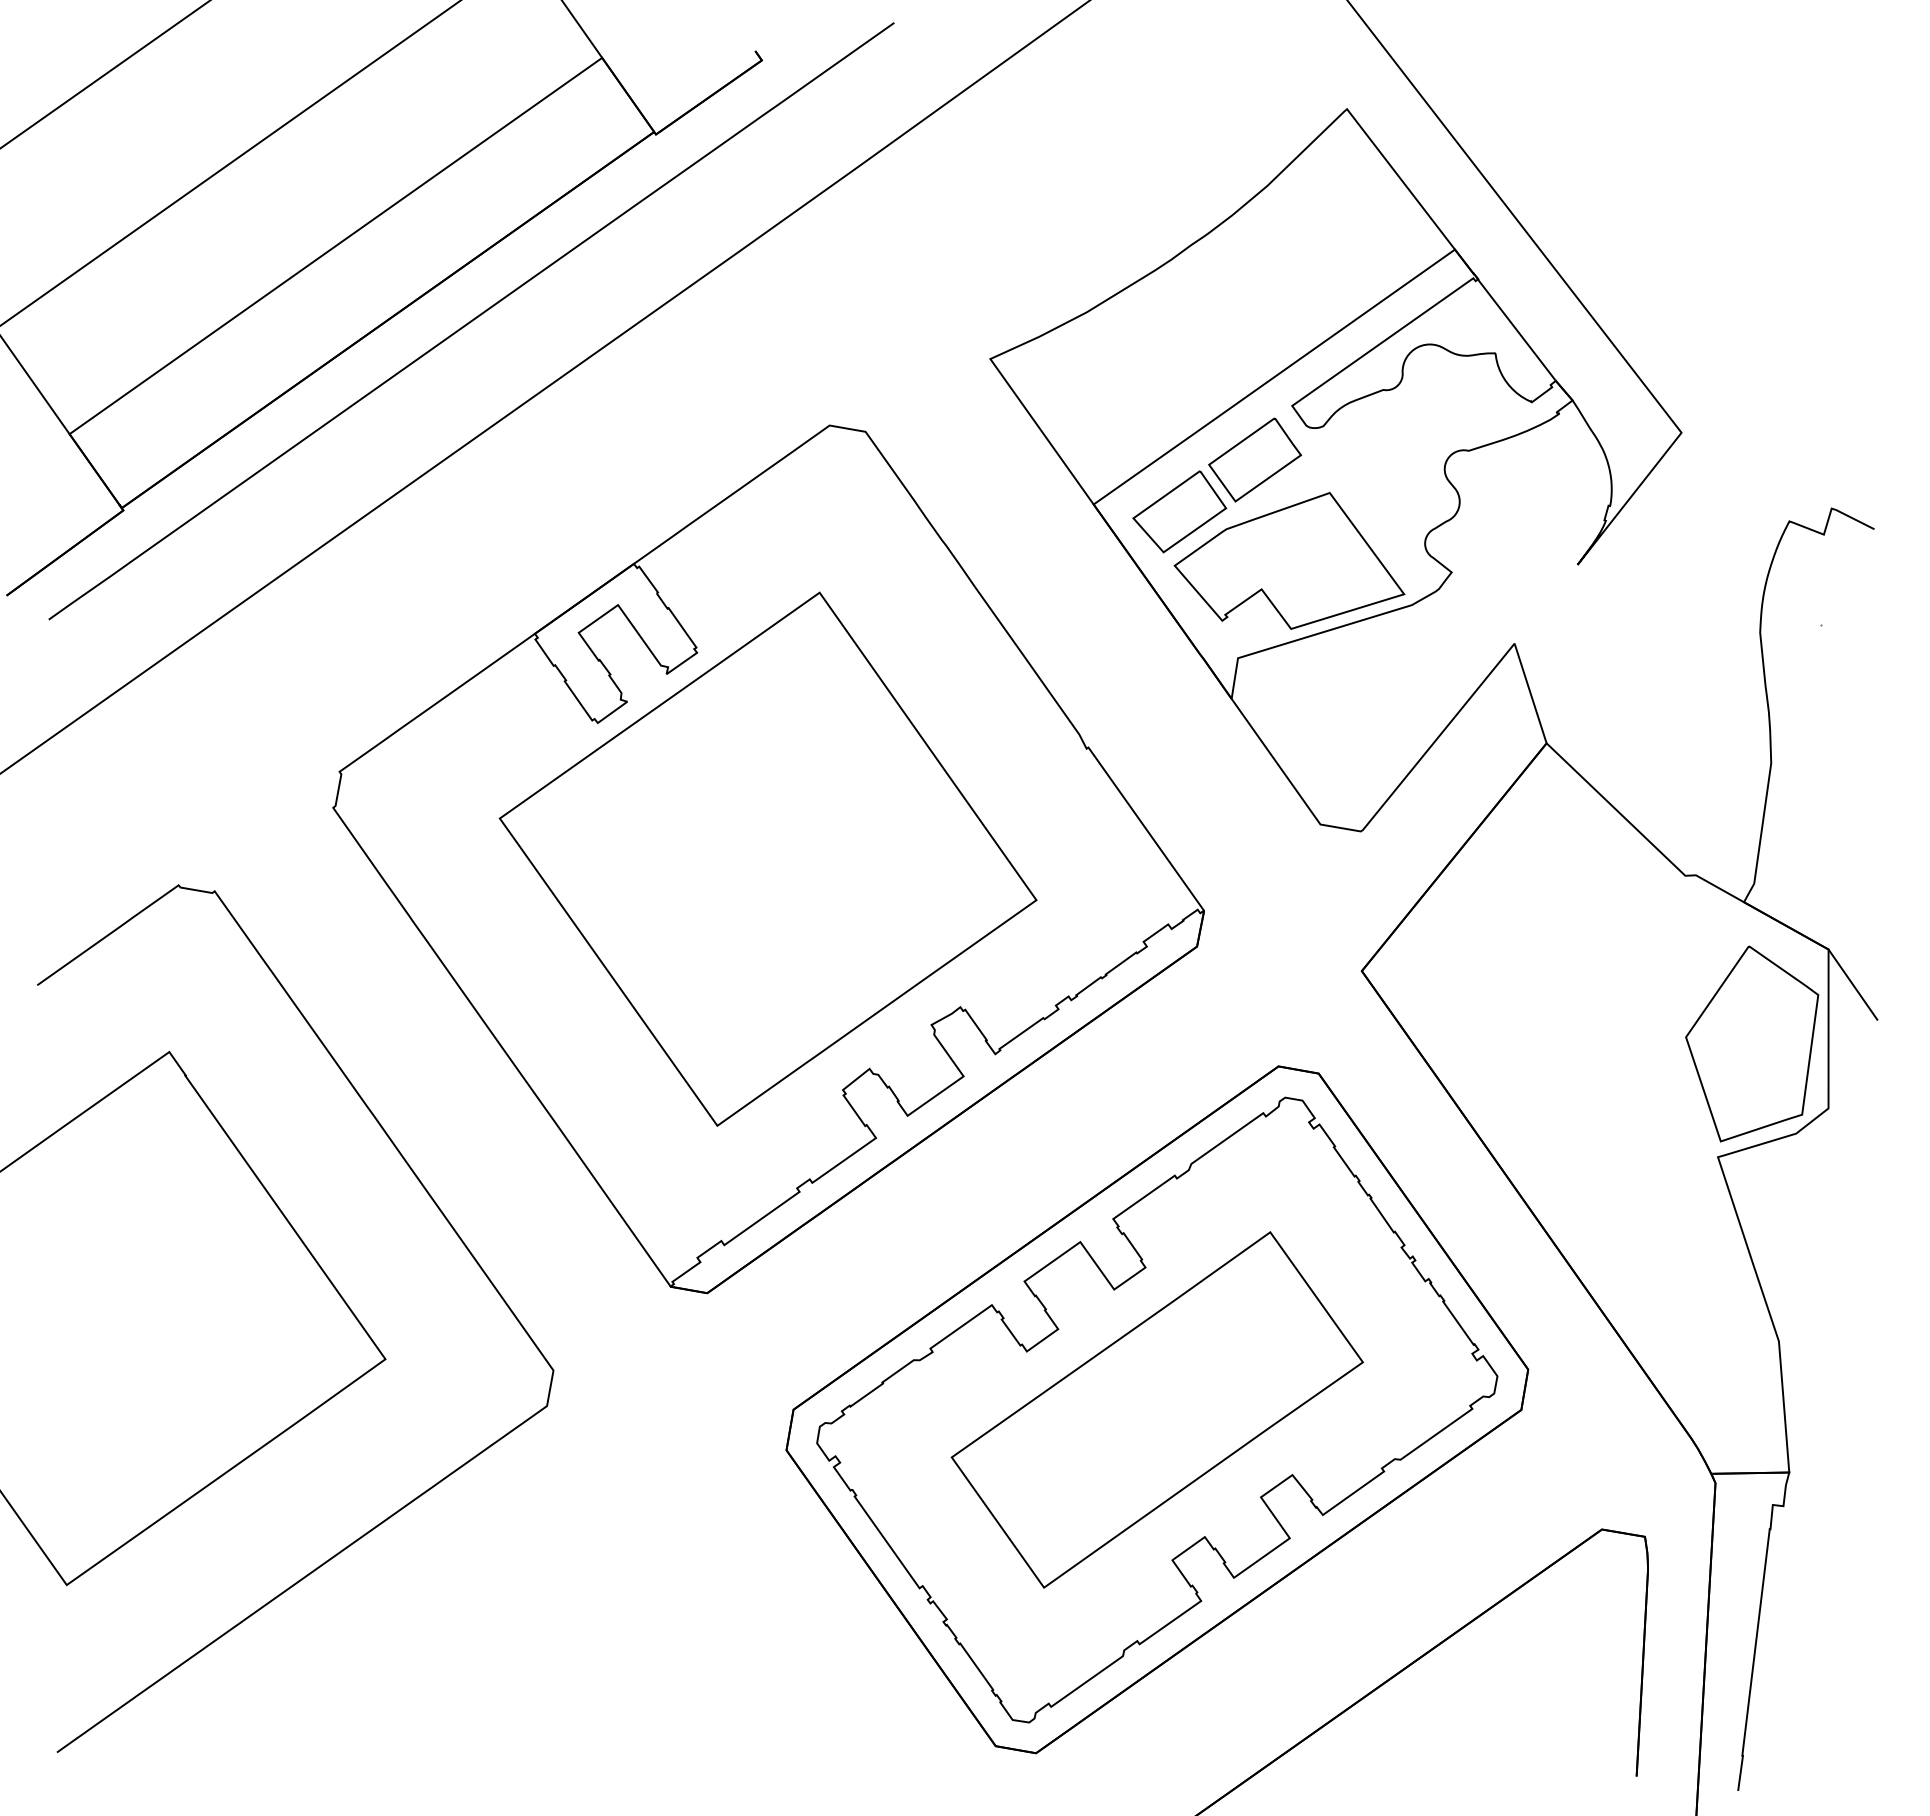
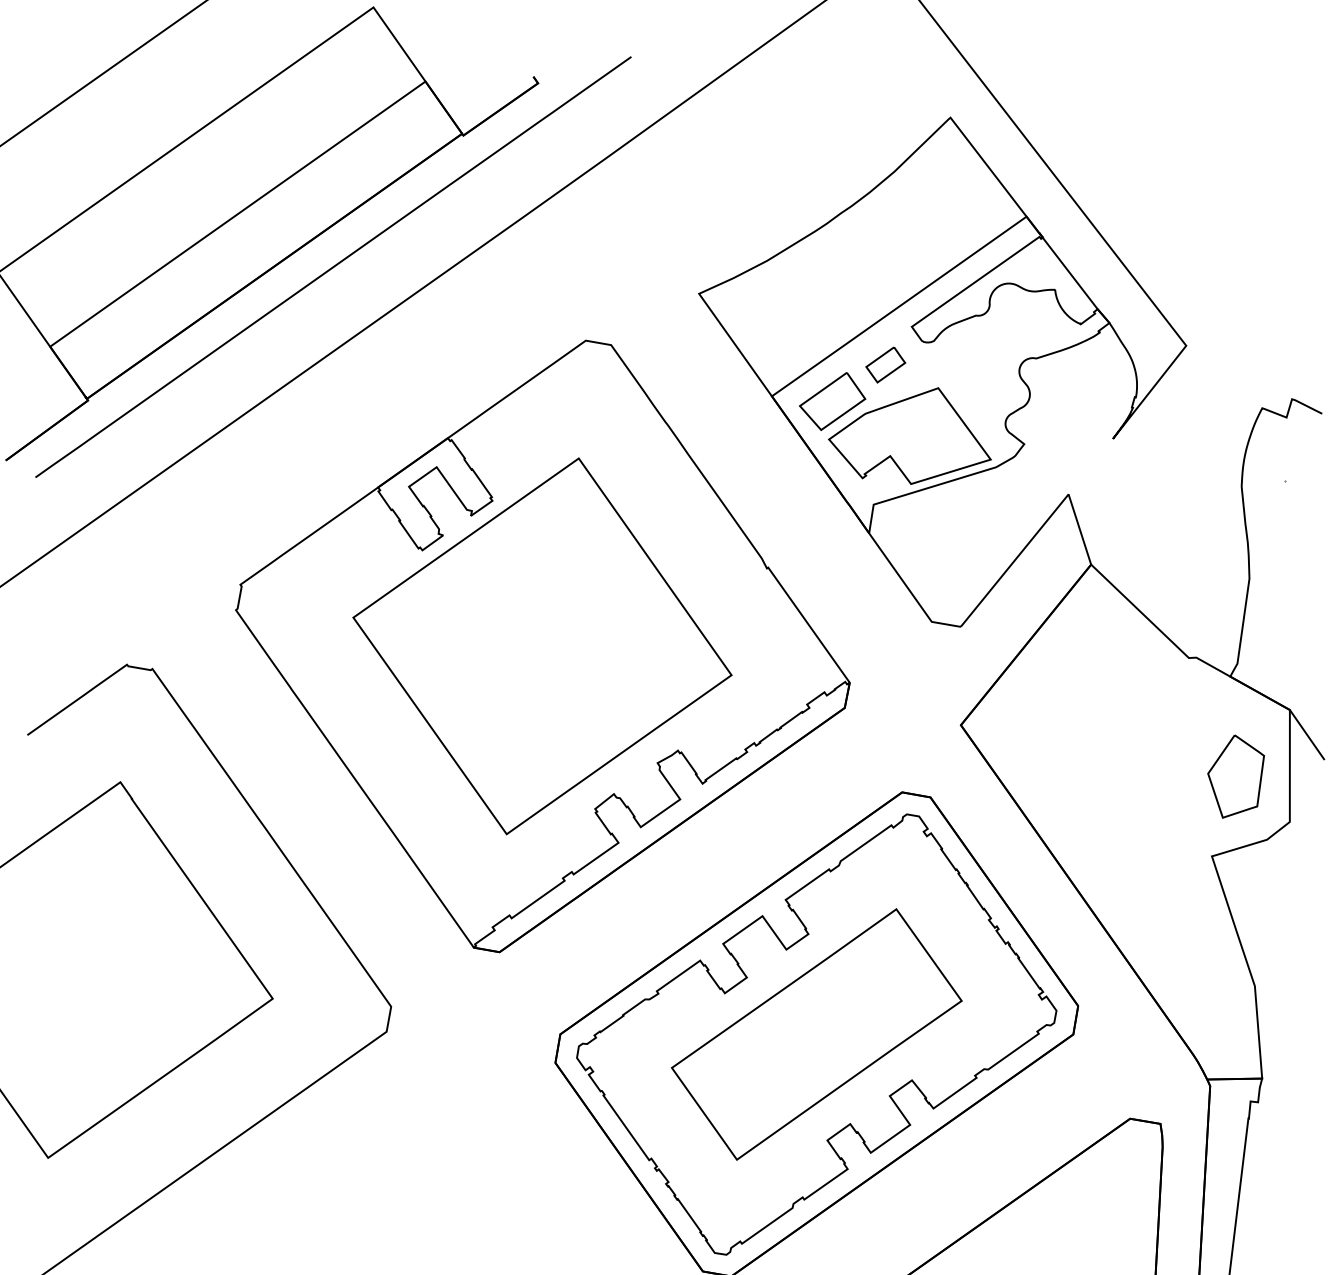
part: (1255, 459) -> (885, 364), size x0.6
part: (1752, 1043) -> (1236, 776), size x0.6

